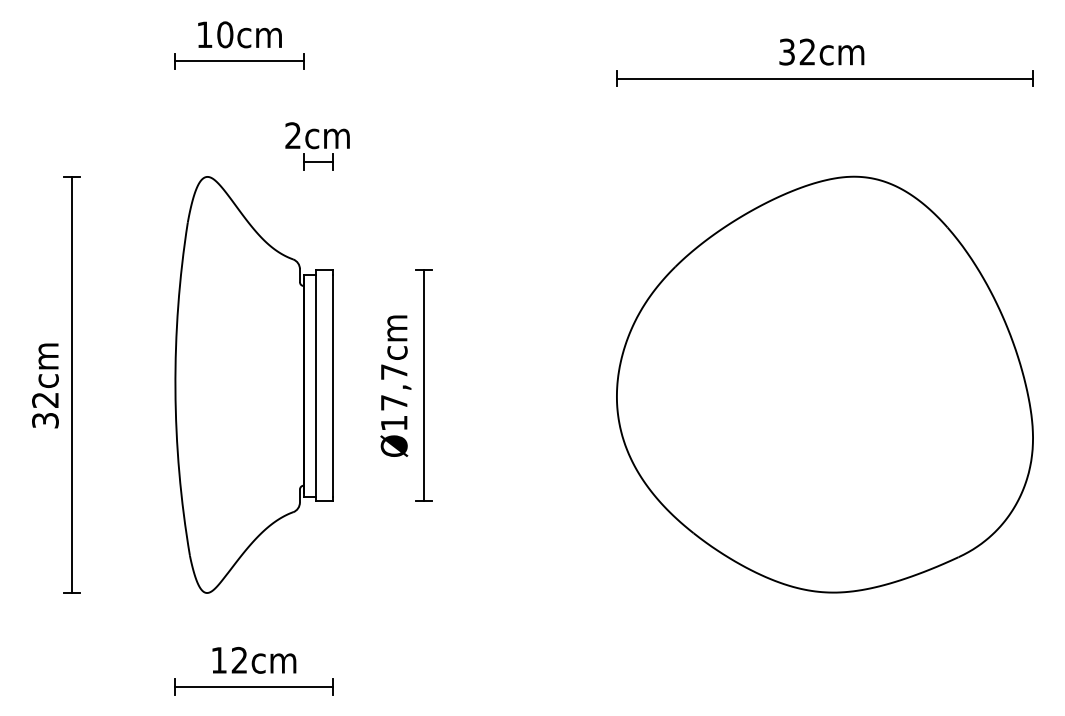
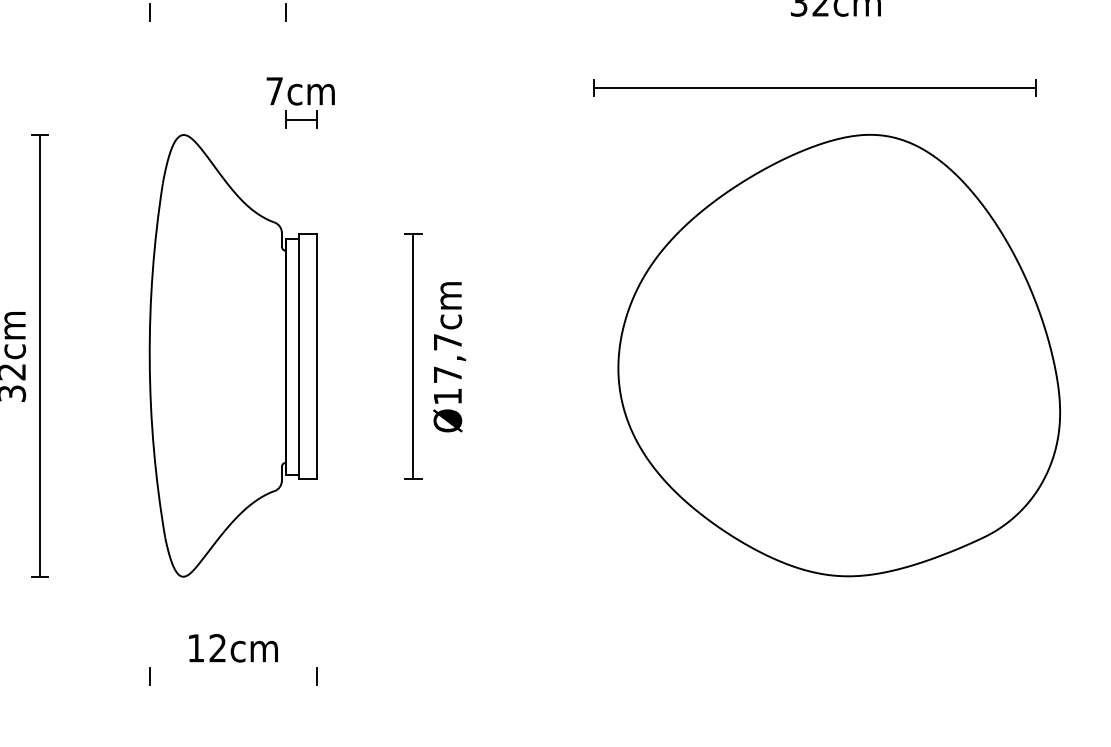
line: (239, 61) -> (217, 12), removed
part: (824, 78) -> (814, 87), moved
text: (292, 135) -> (274, 91), 2cm -> 7cm
text: (395, 385) -> (449, 356), moved
line: (253, 686) -> (232, 676), removed

